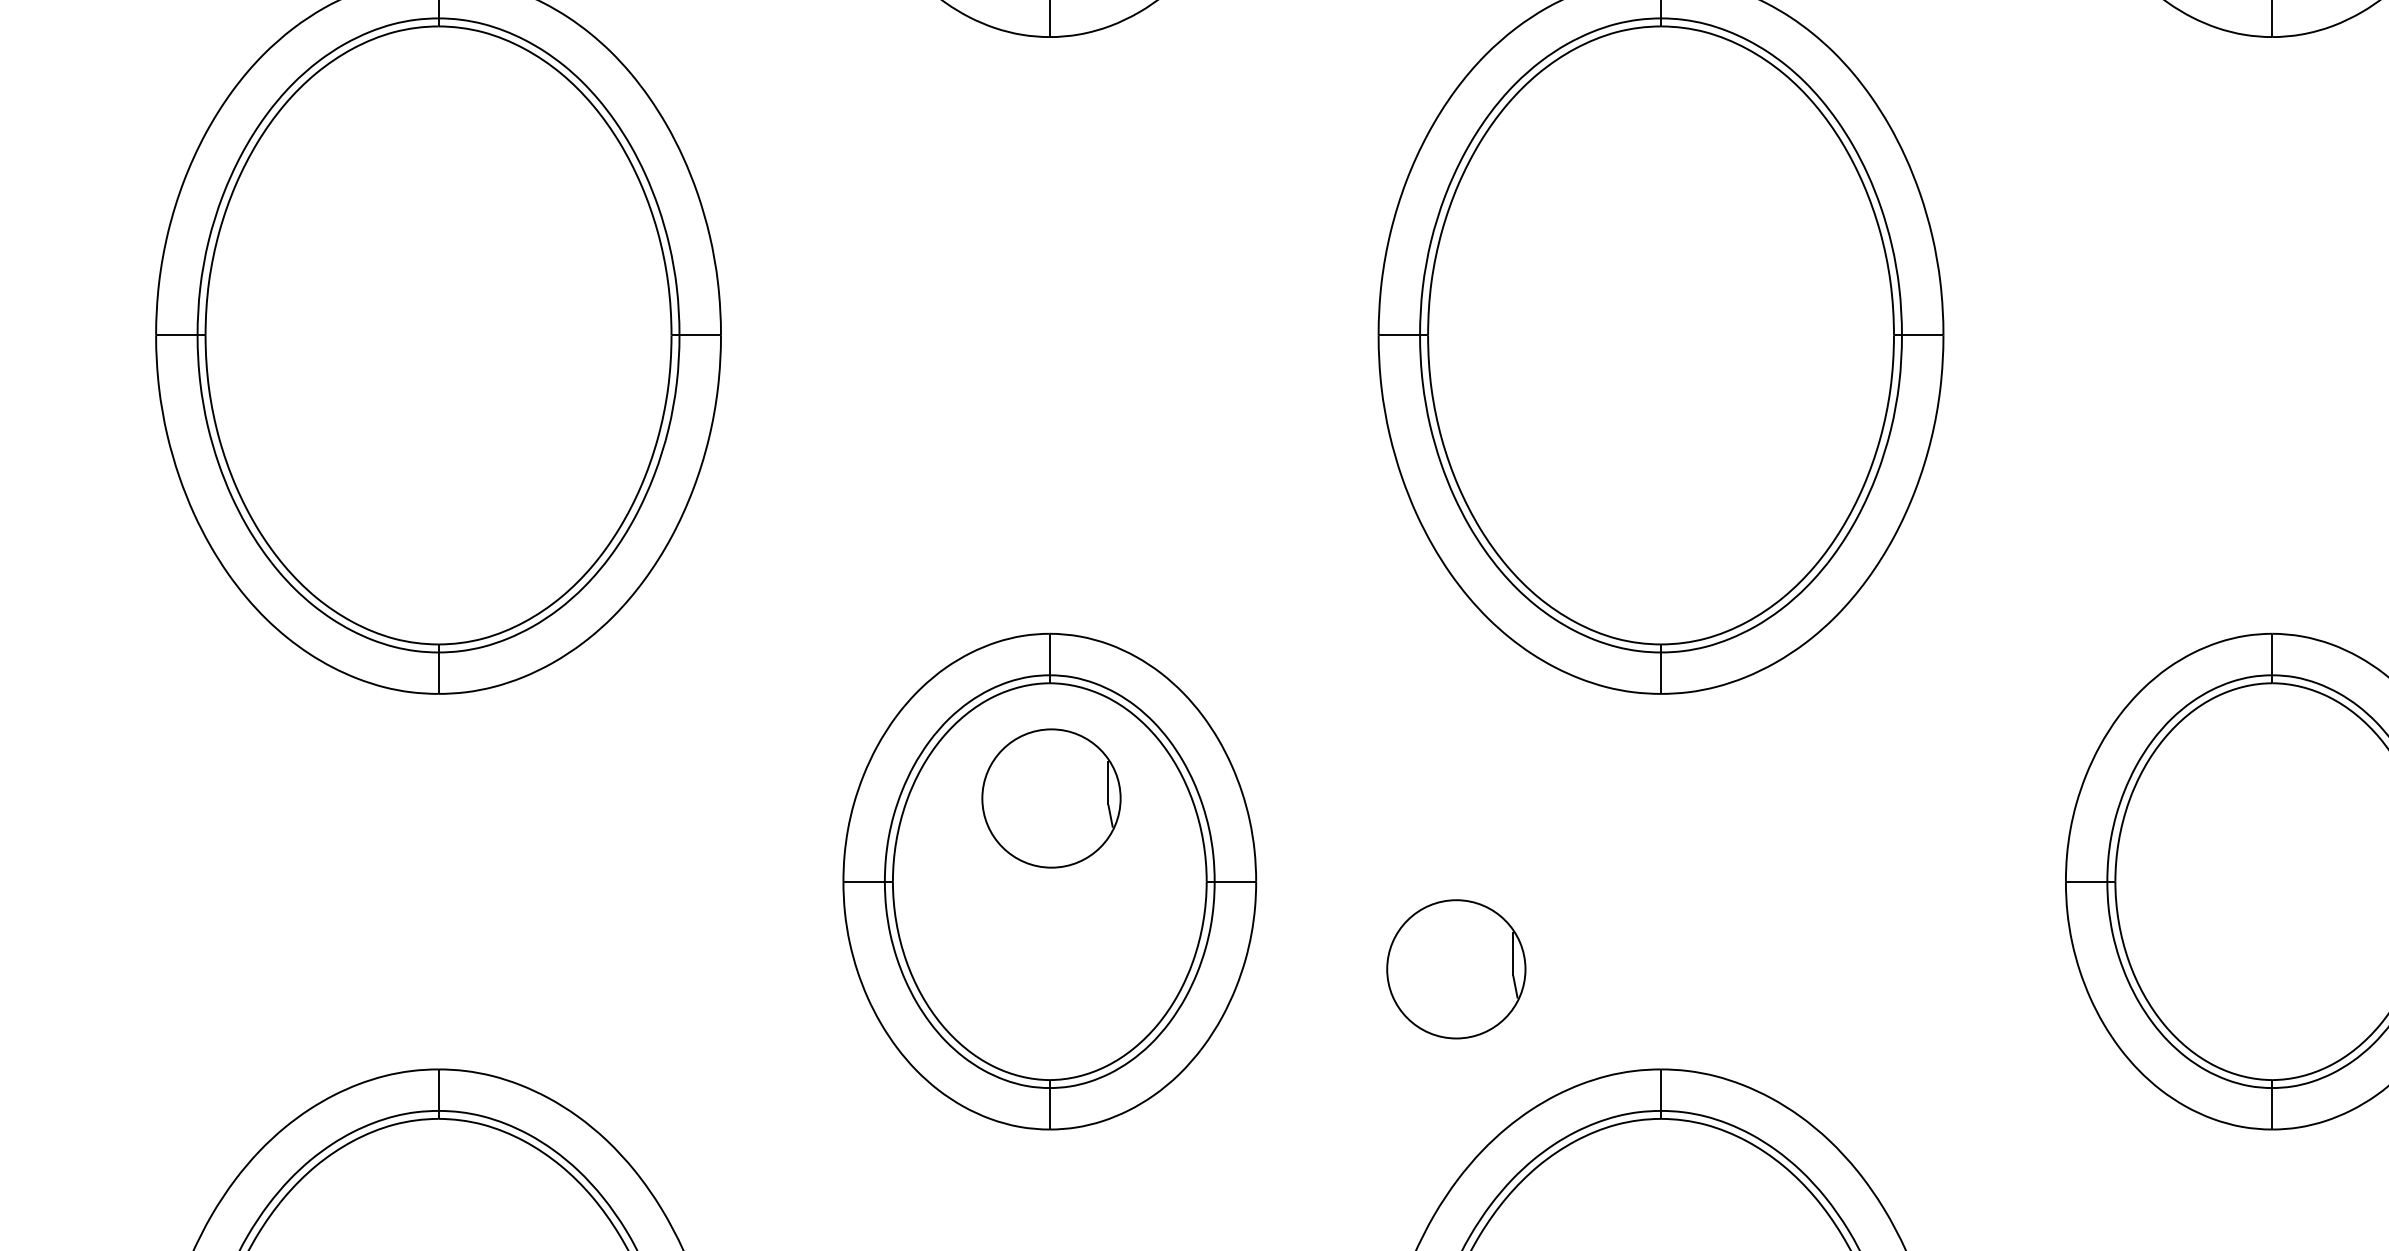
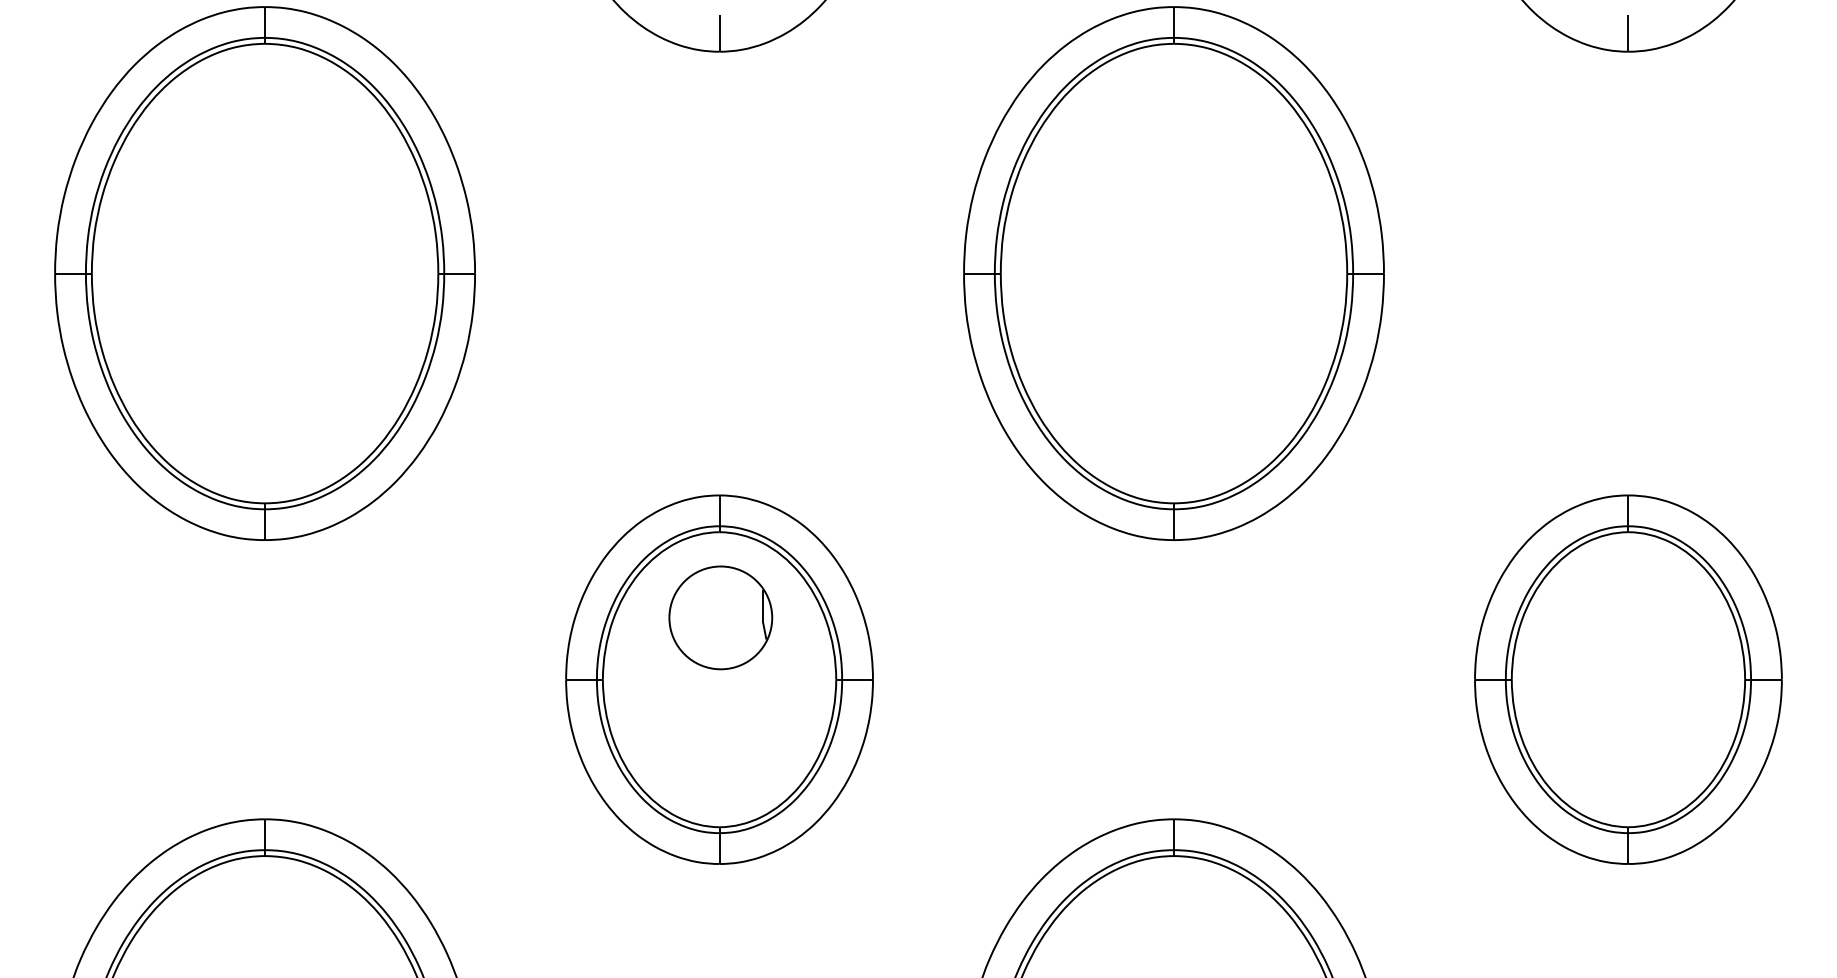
part: (1455, 968) -> (1021, 744), removed

